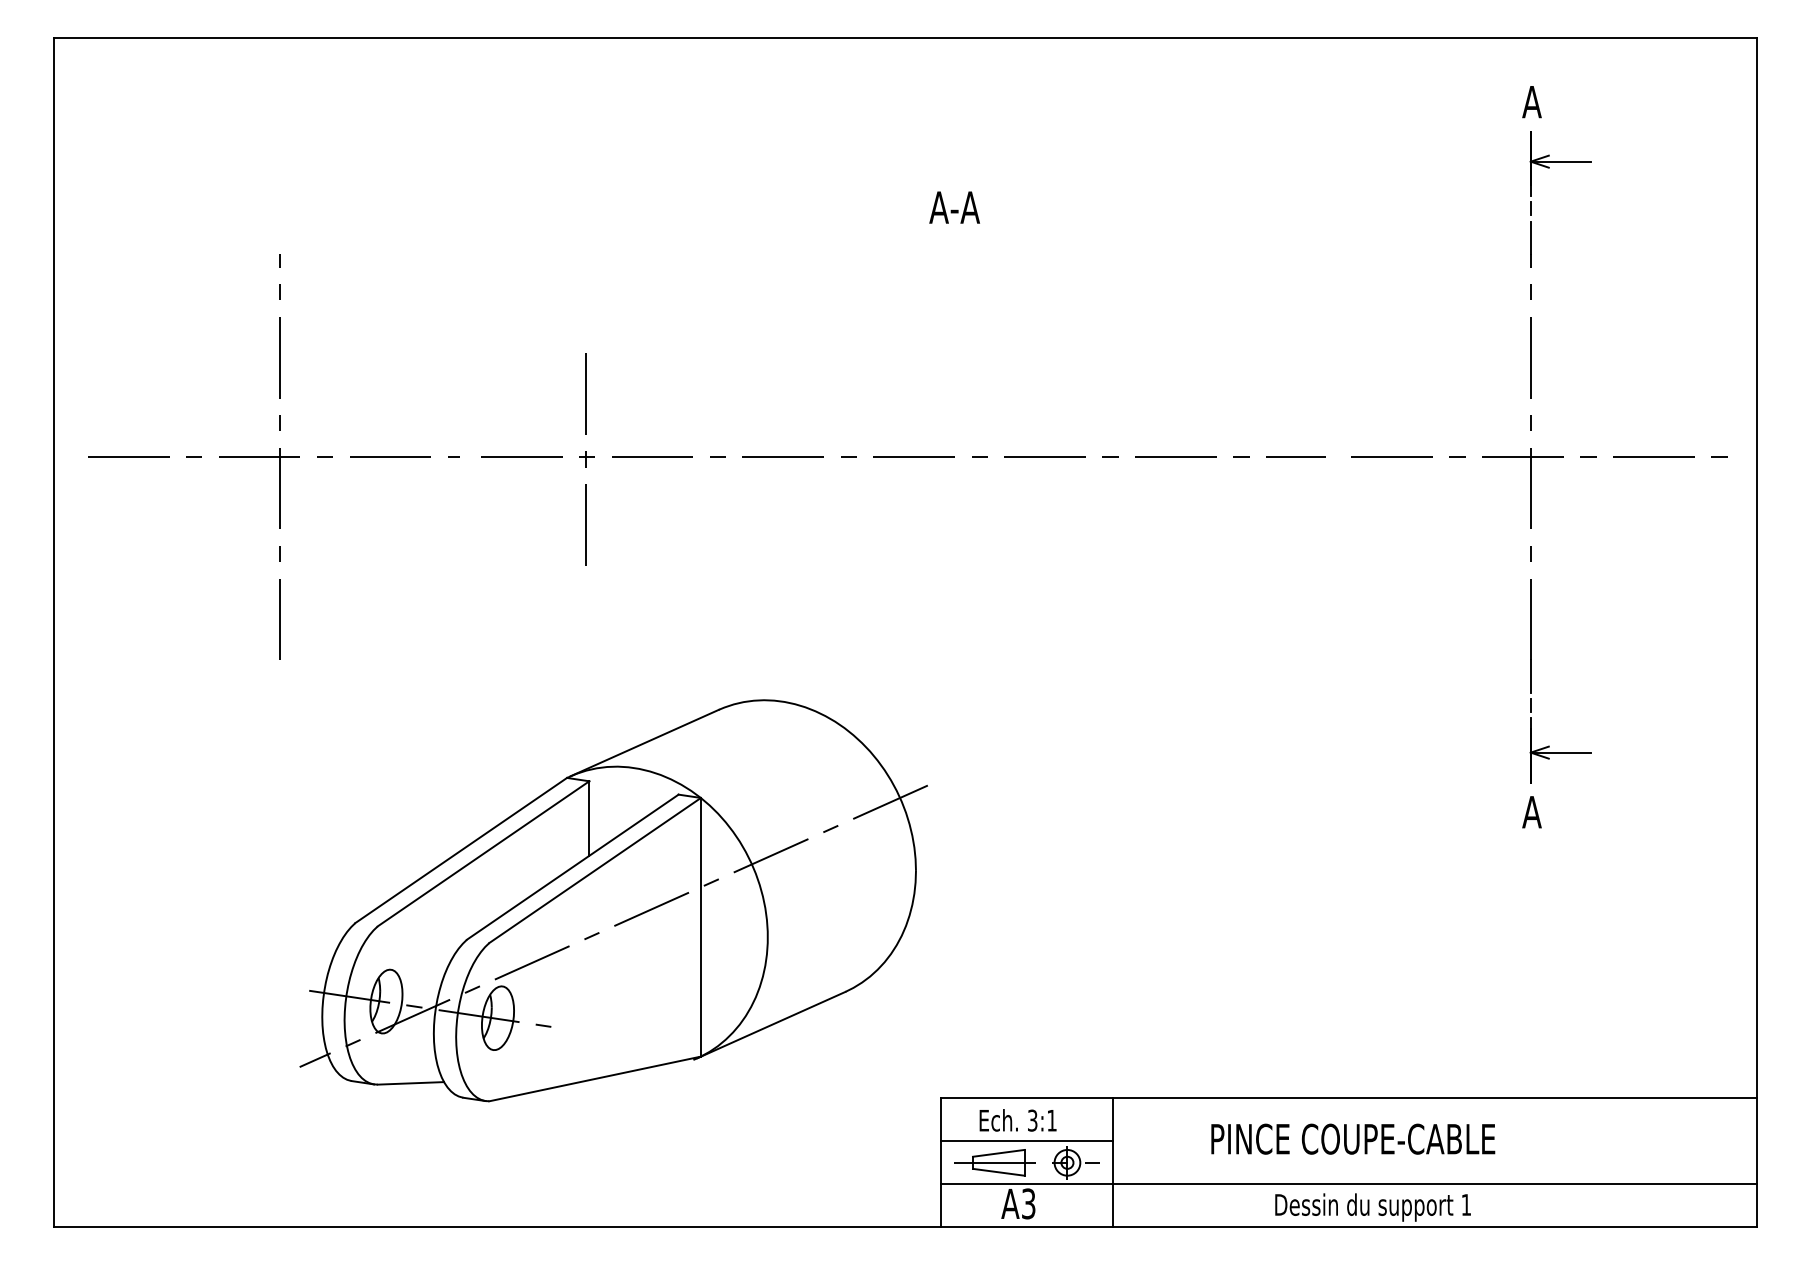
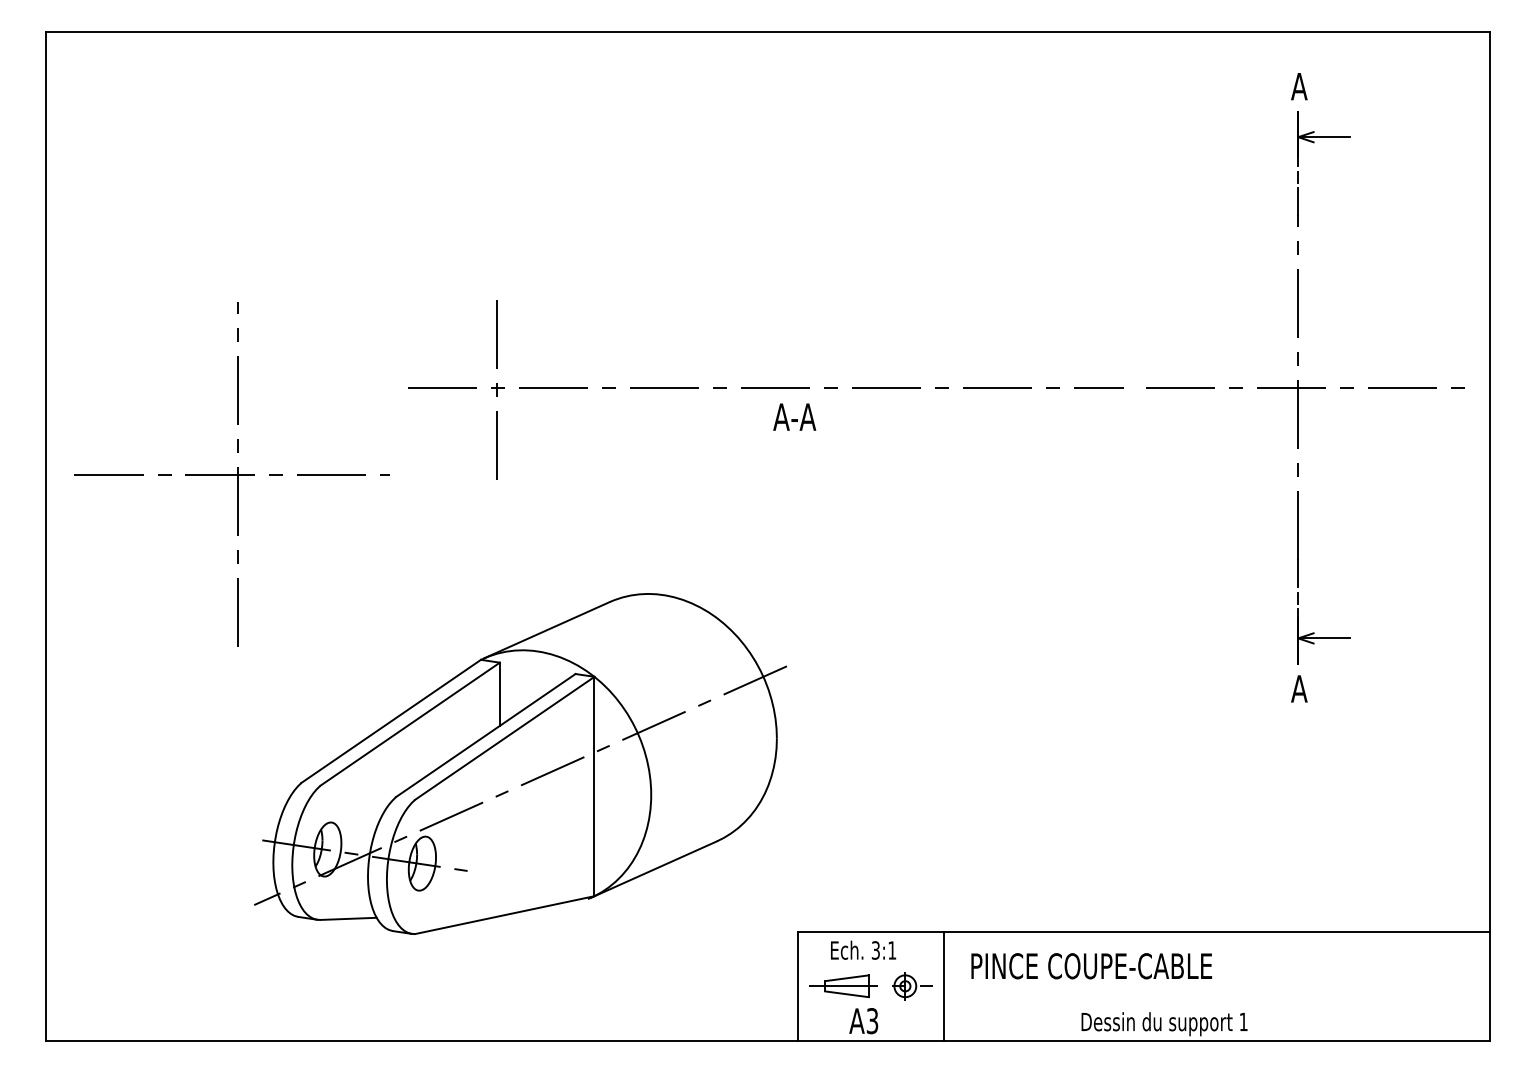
text: (954, 206) -> (794, 416), moved
part: (272, 456) -> (231, 474), moved
text: (1352, 1139) -> (1091, 966), moved
line: (1026, 1141) -> (870, 968), removed
line: (1348, 1184) -> (1143, 1004), removed

